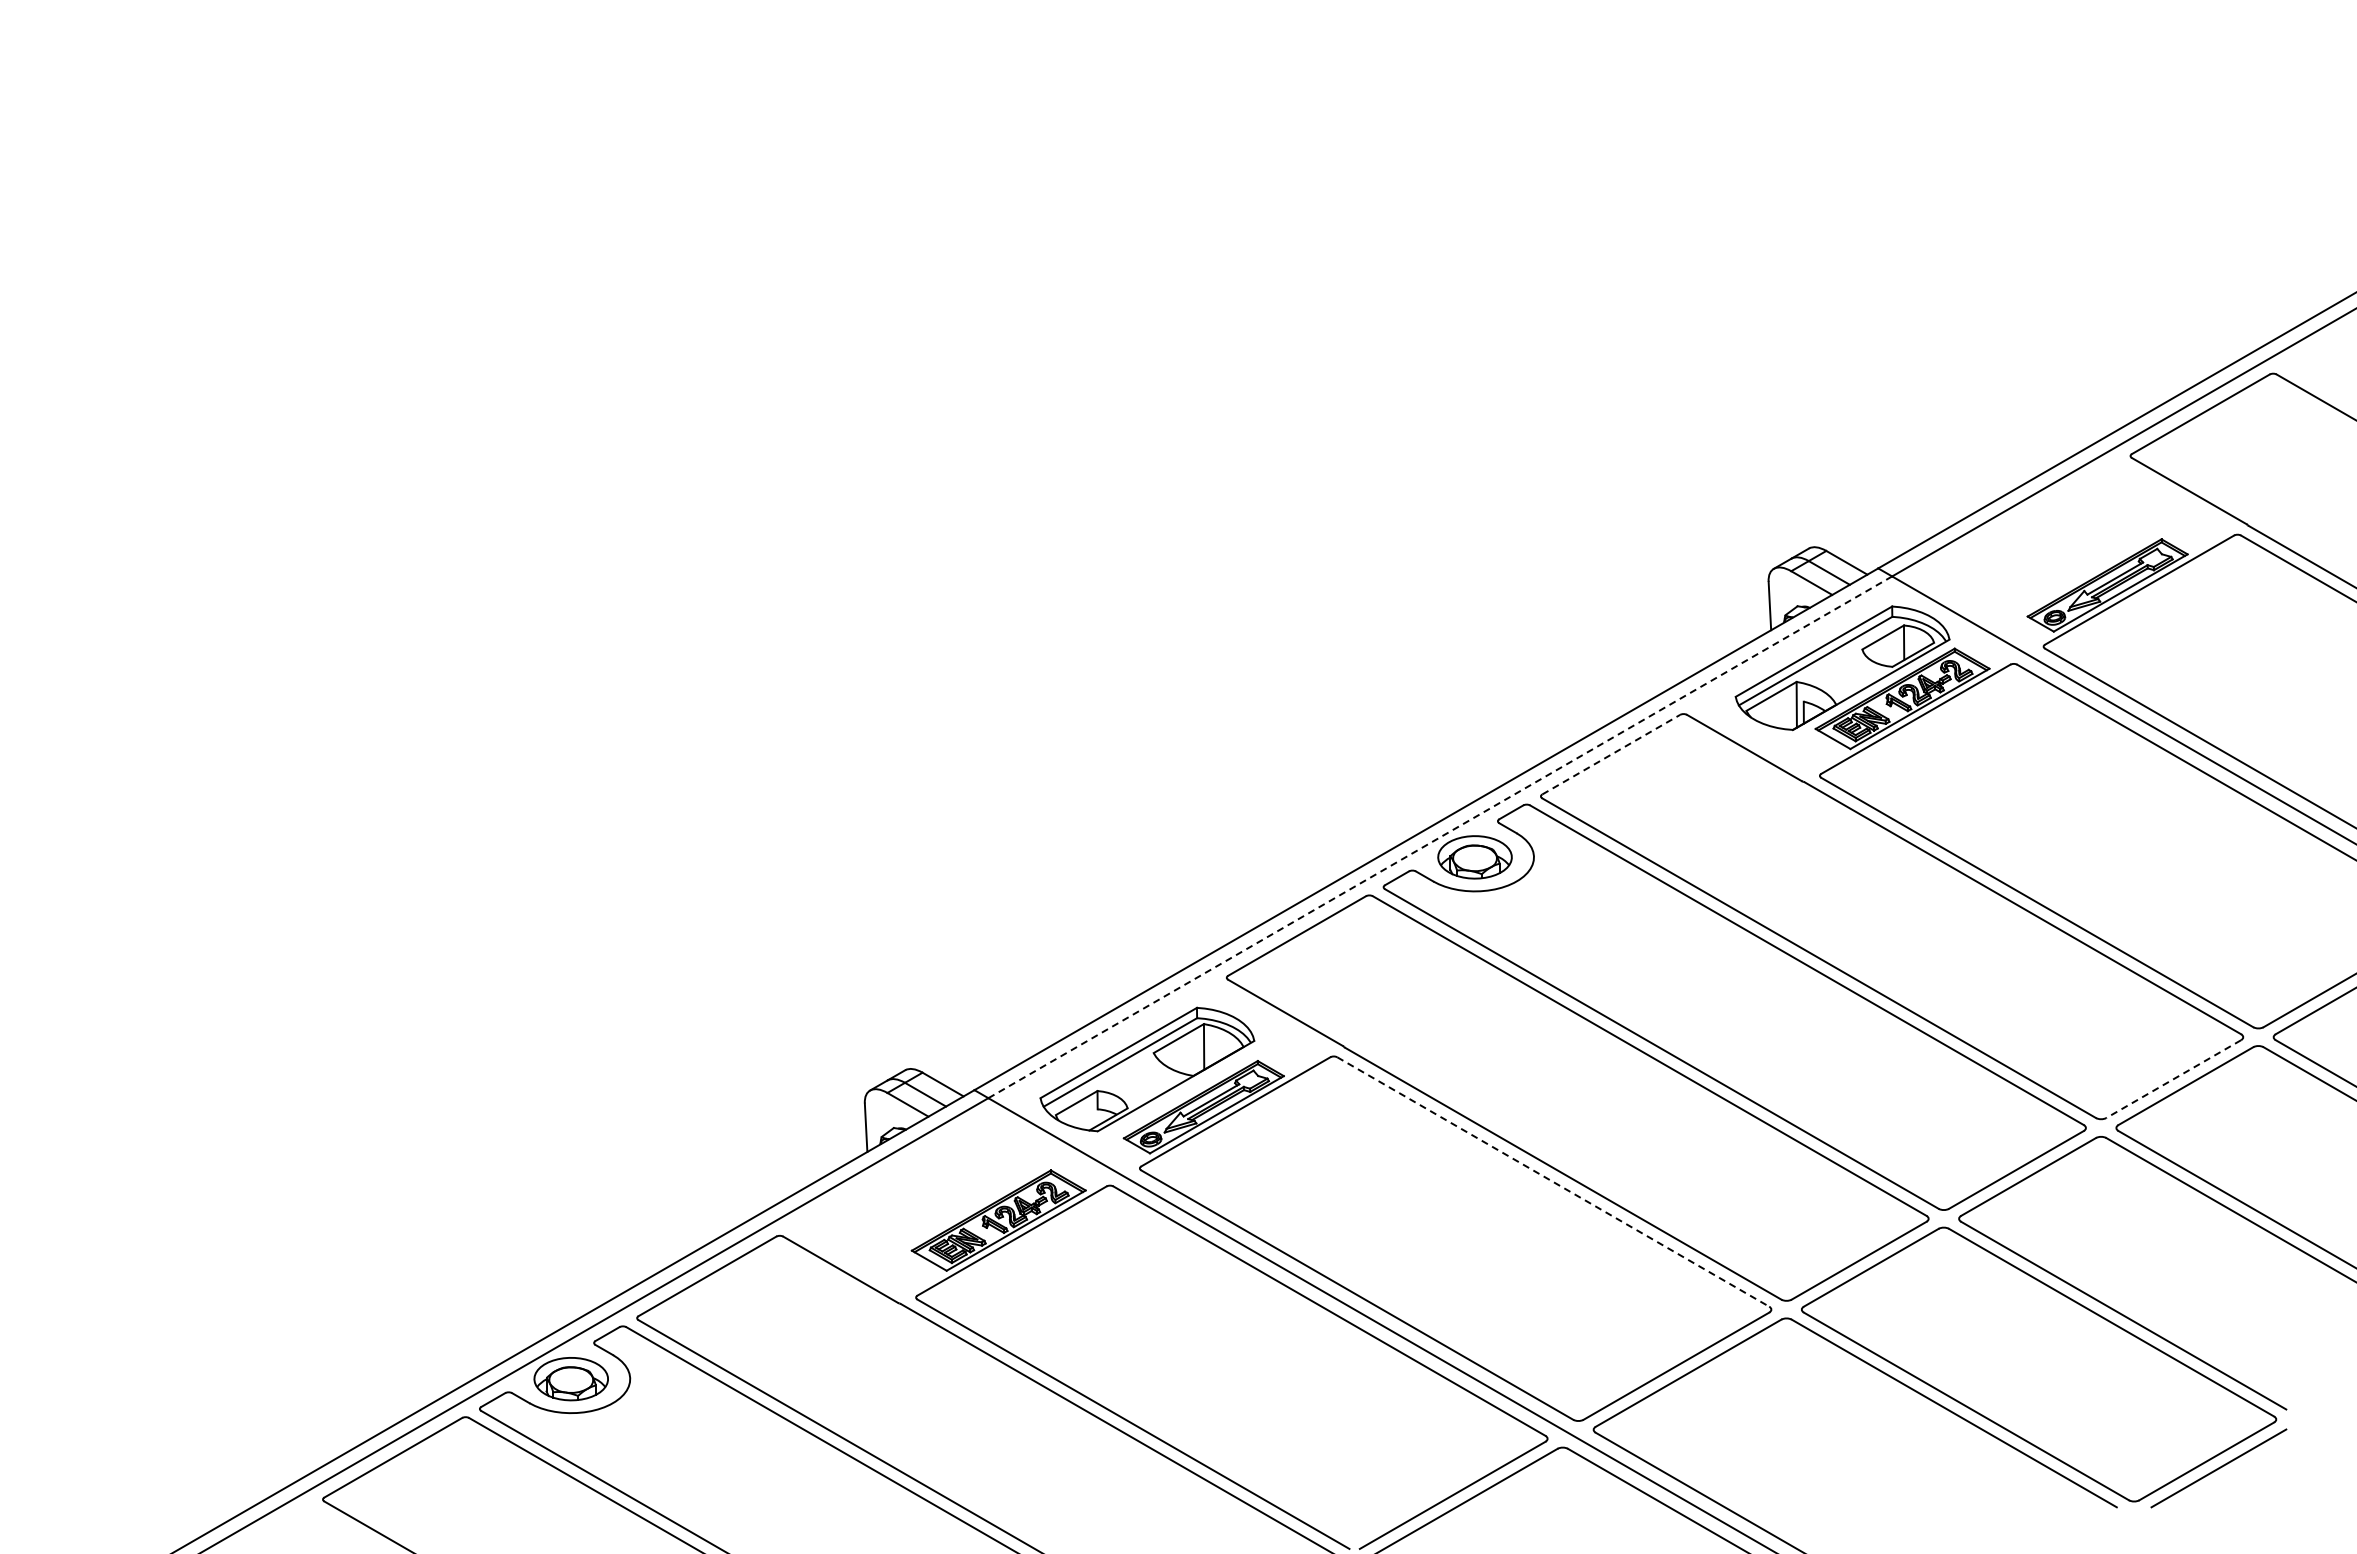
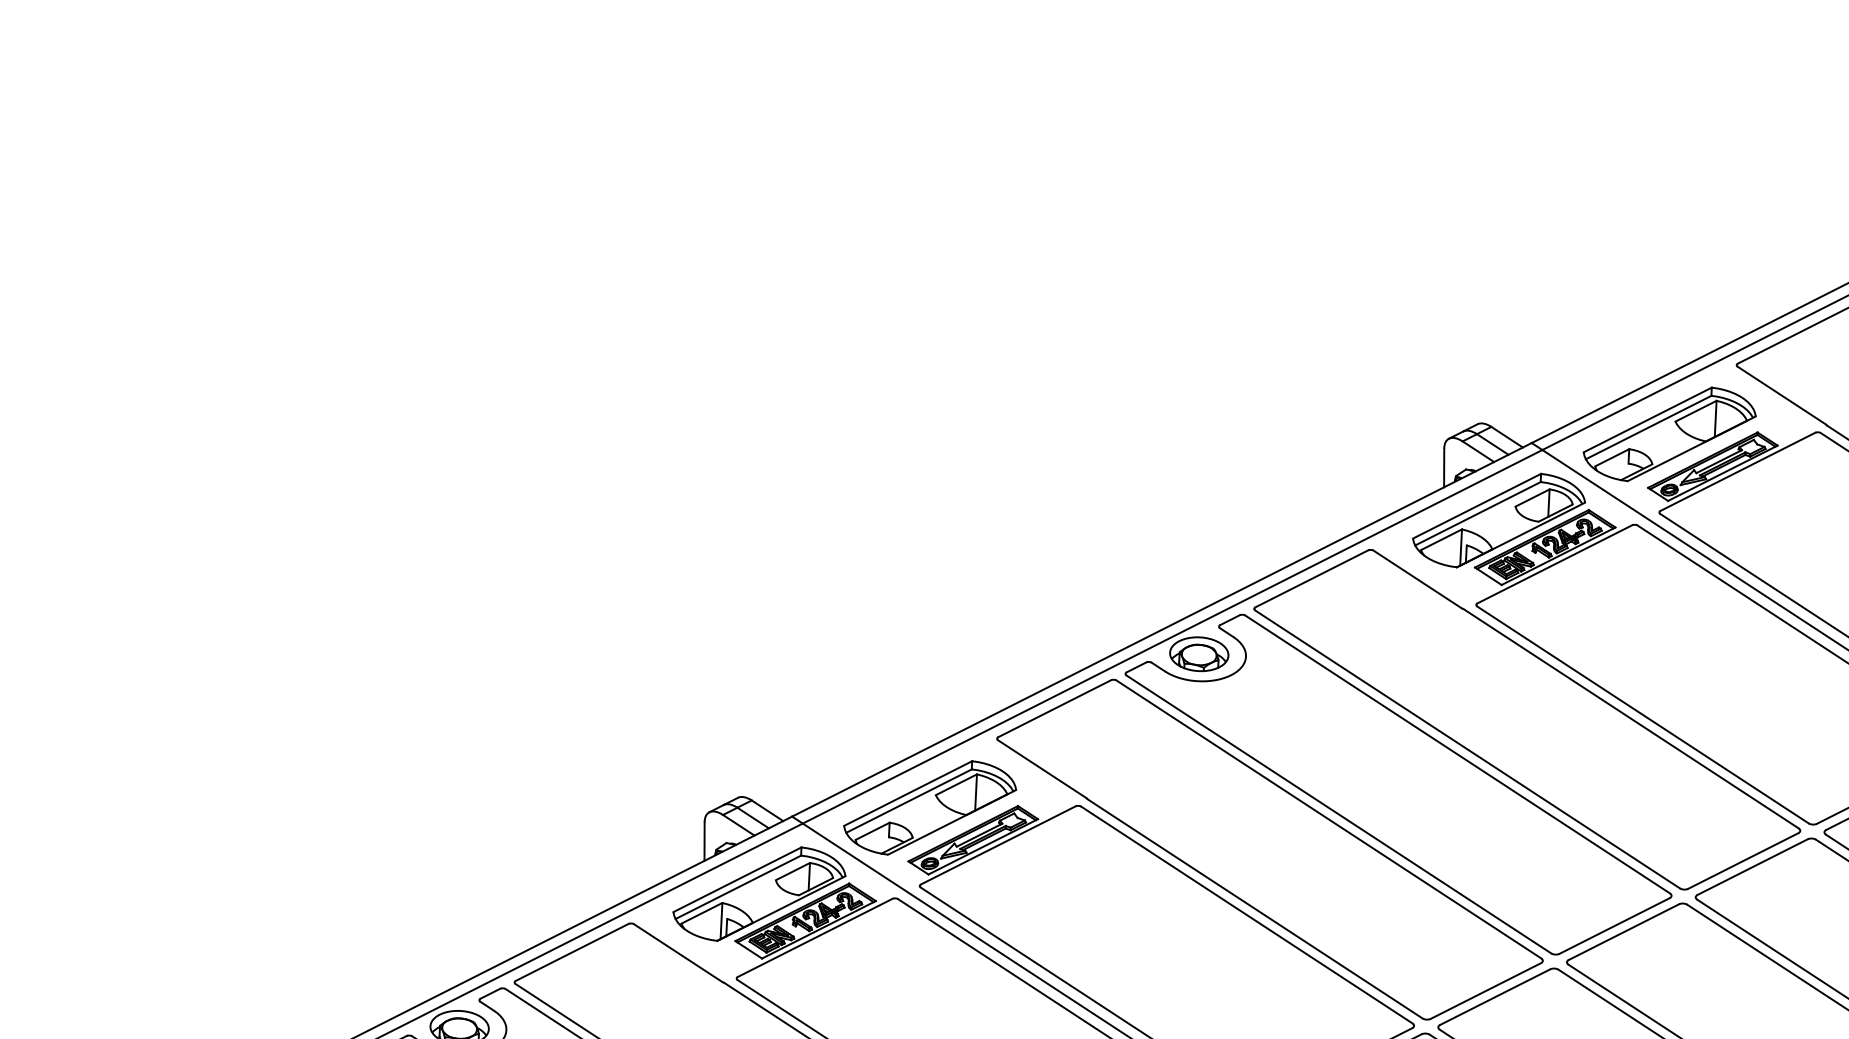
part: (2051, 547) -> (1670, 434), added
line: (1611, 754) -> (1312, 578), dashed -> solid
line: (1440, 837) -> (1172, 636), dashed -> solid
line: (2173, 1079) -> (1743, 861), dashed -> solid
line: (1553, 1182) -> (1247, 915), dashed -> solid
part: (938, 1189) -> (759, 893), added

